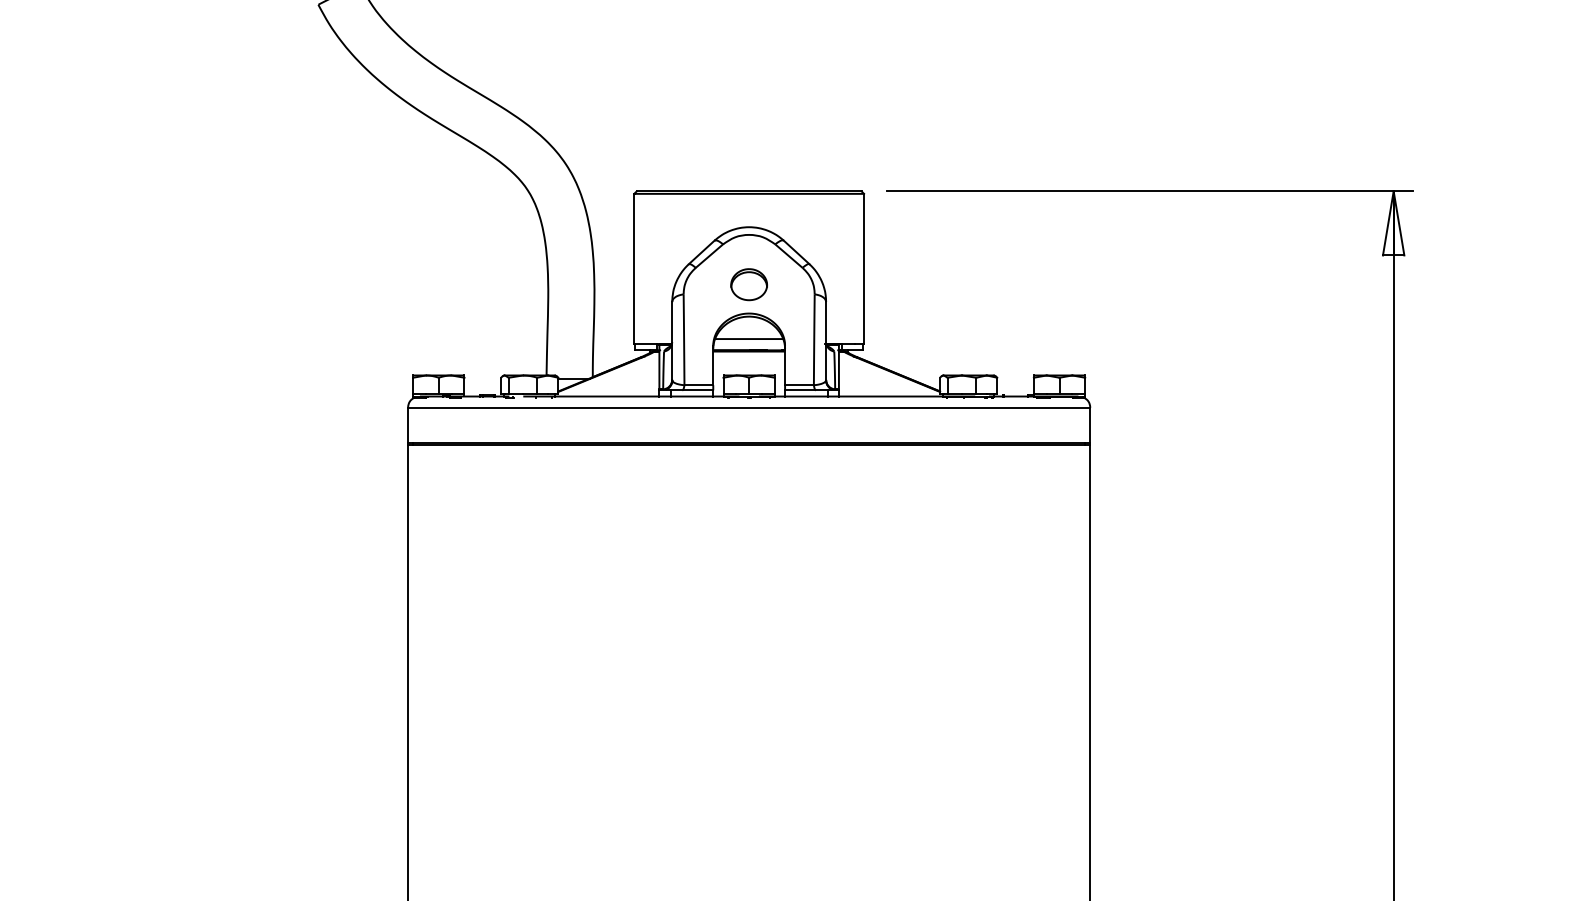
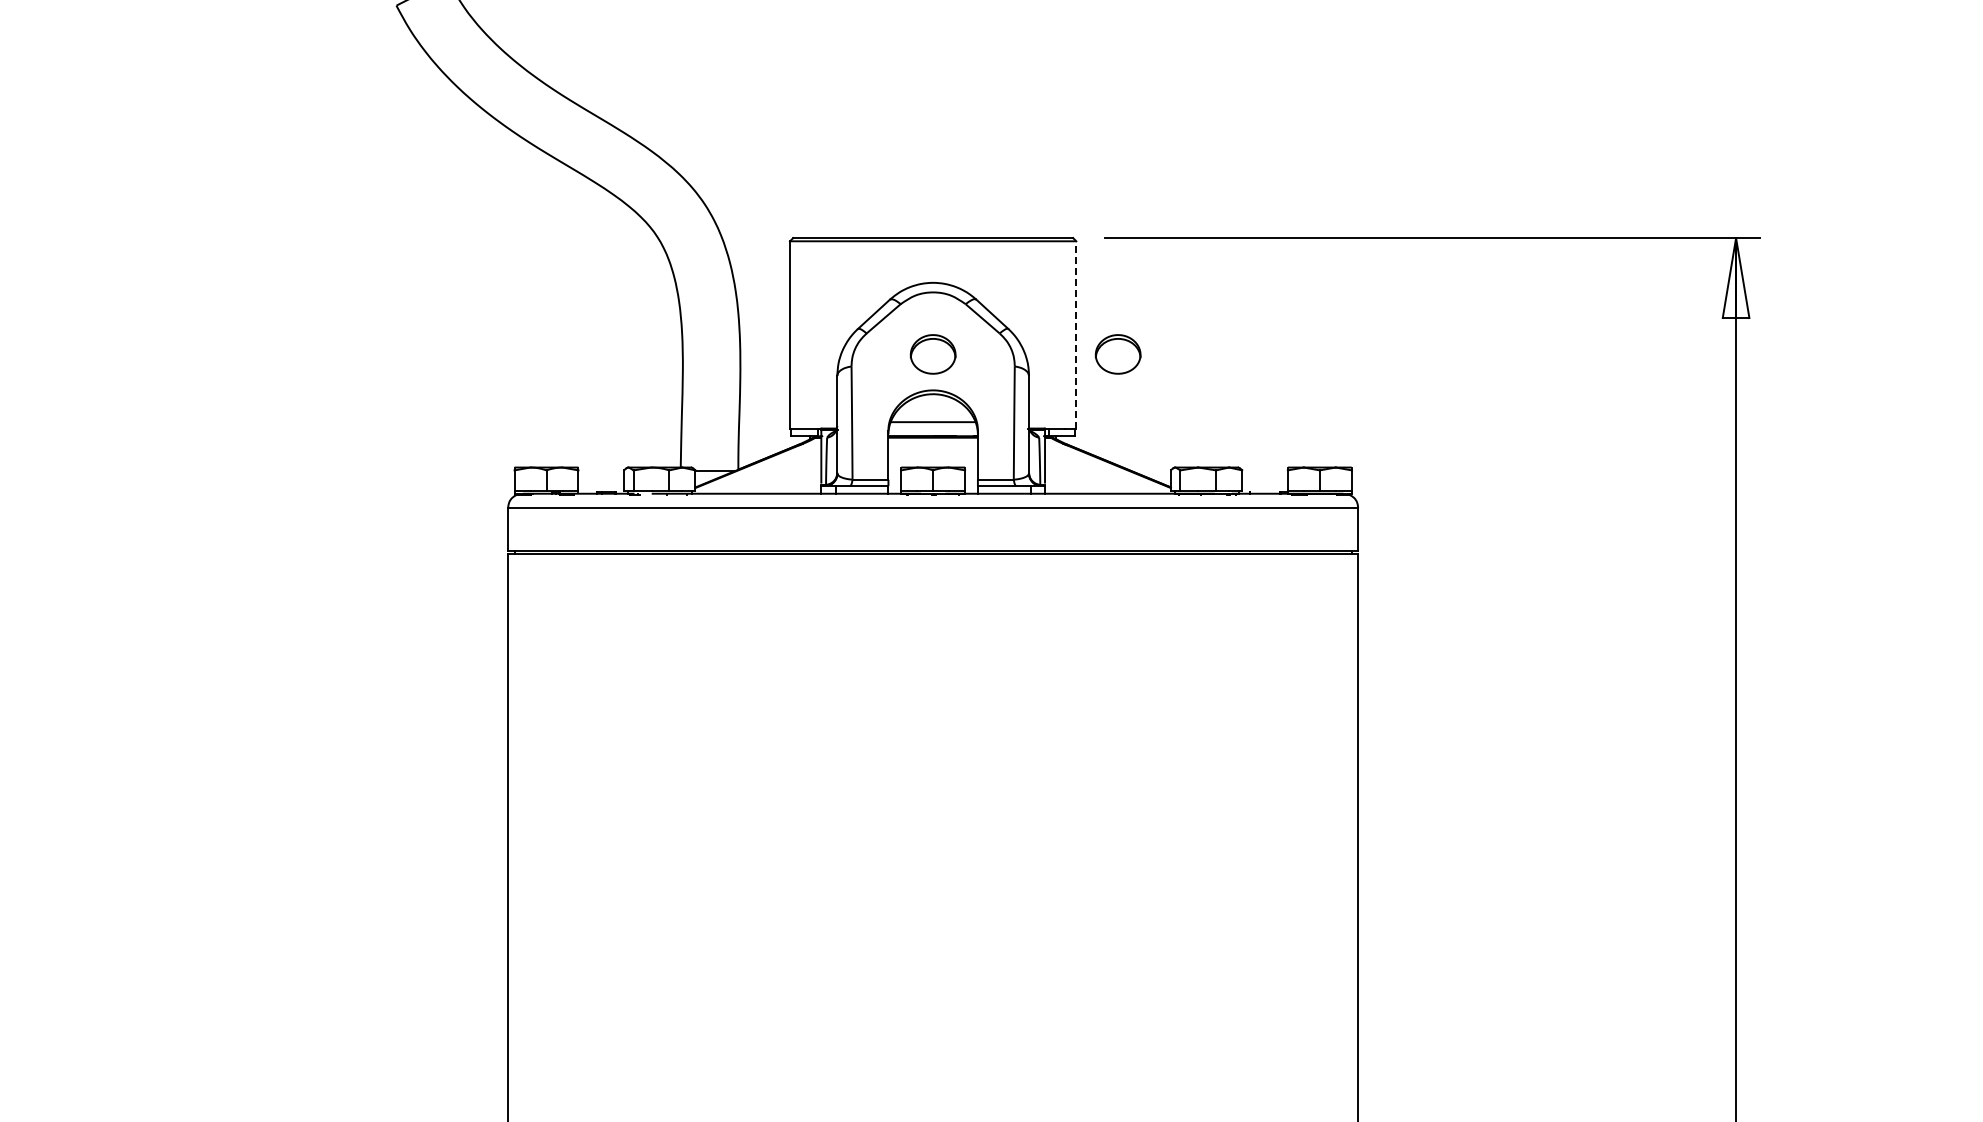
line: (864, 268) -> (1076, 334), solid -> dashed
part: (897, 284) -> (1117, 354), added

